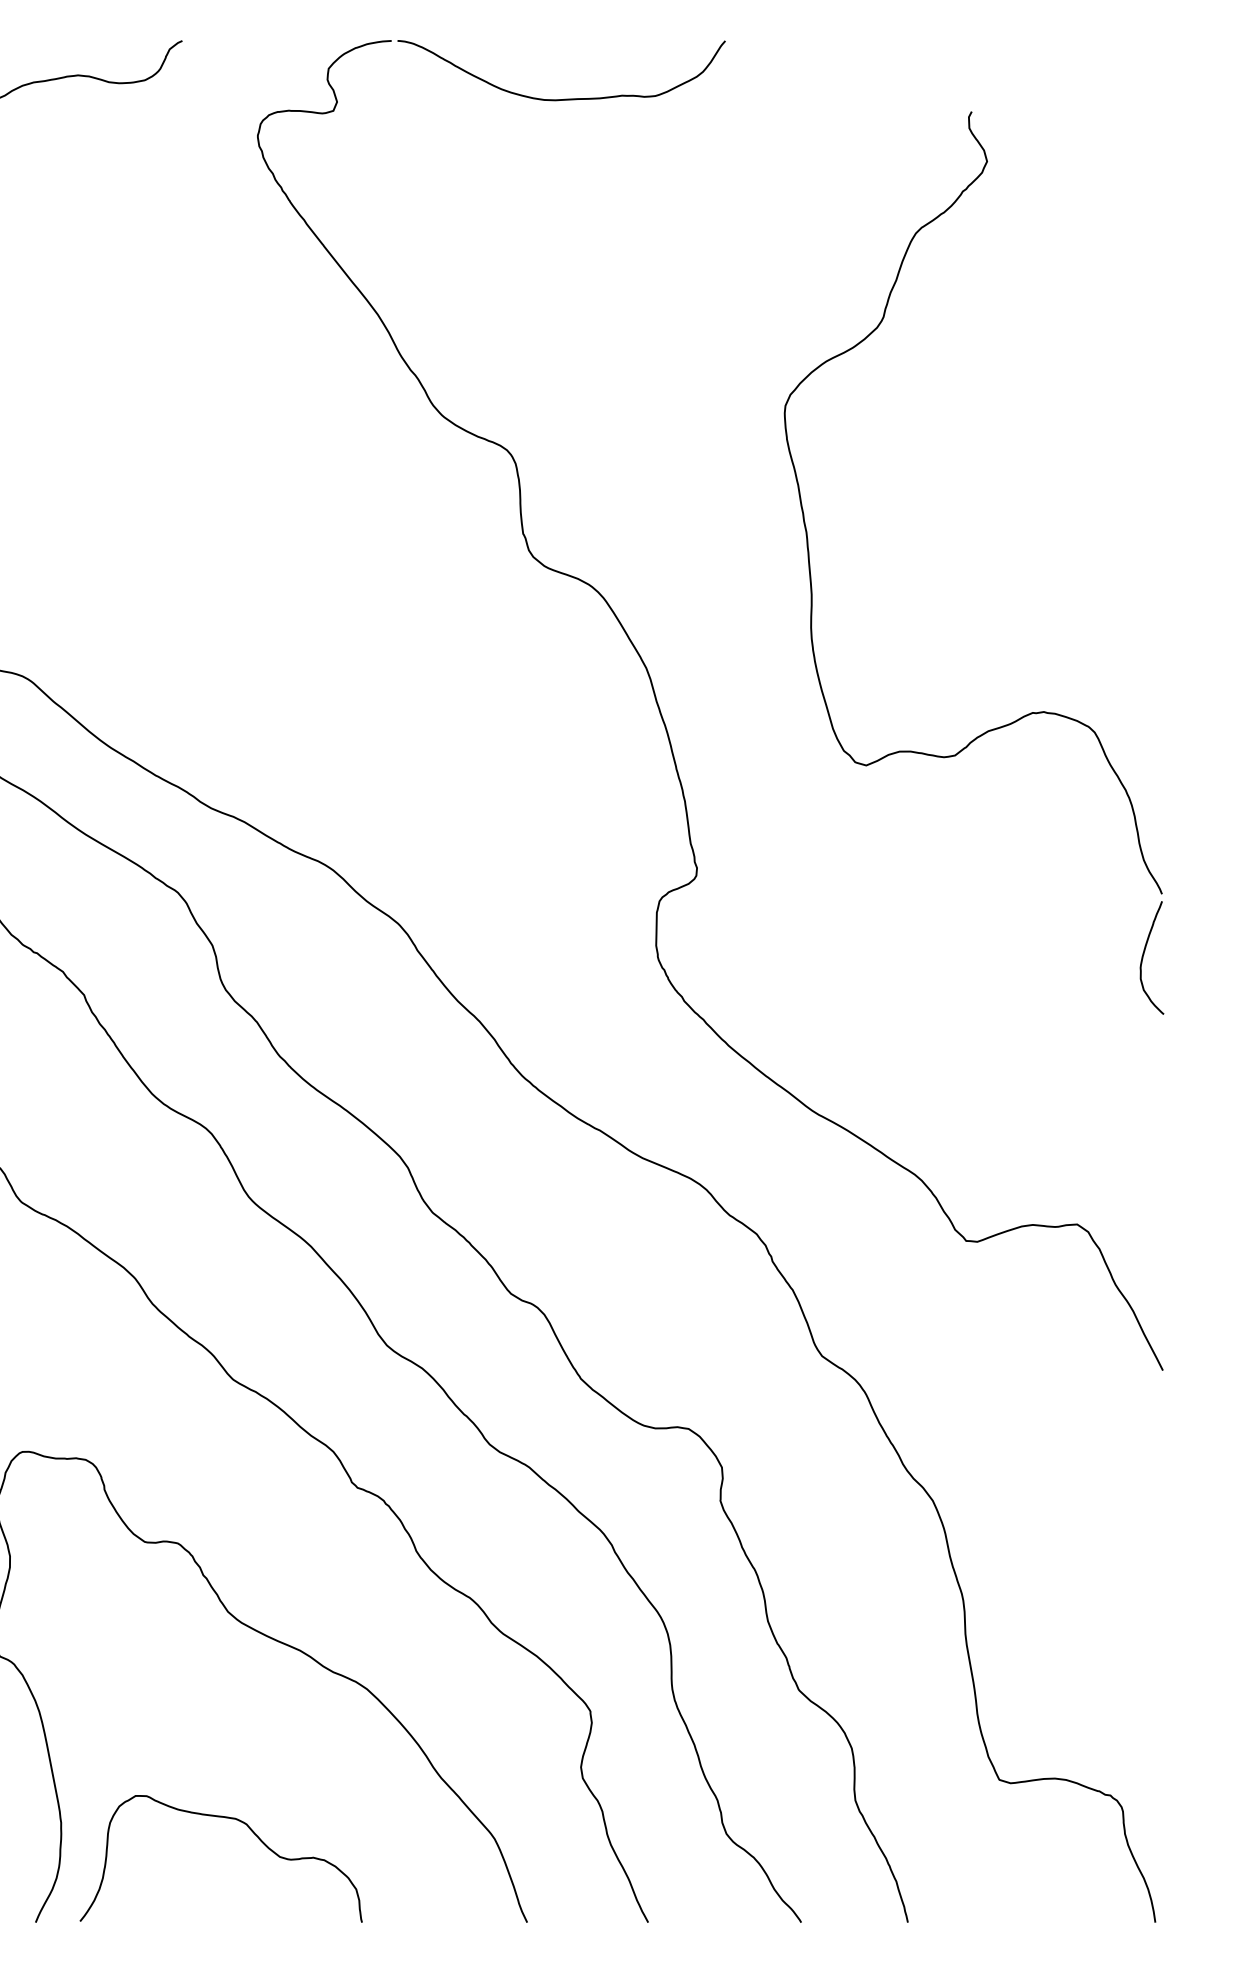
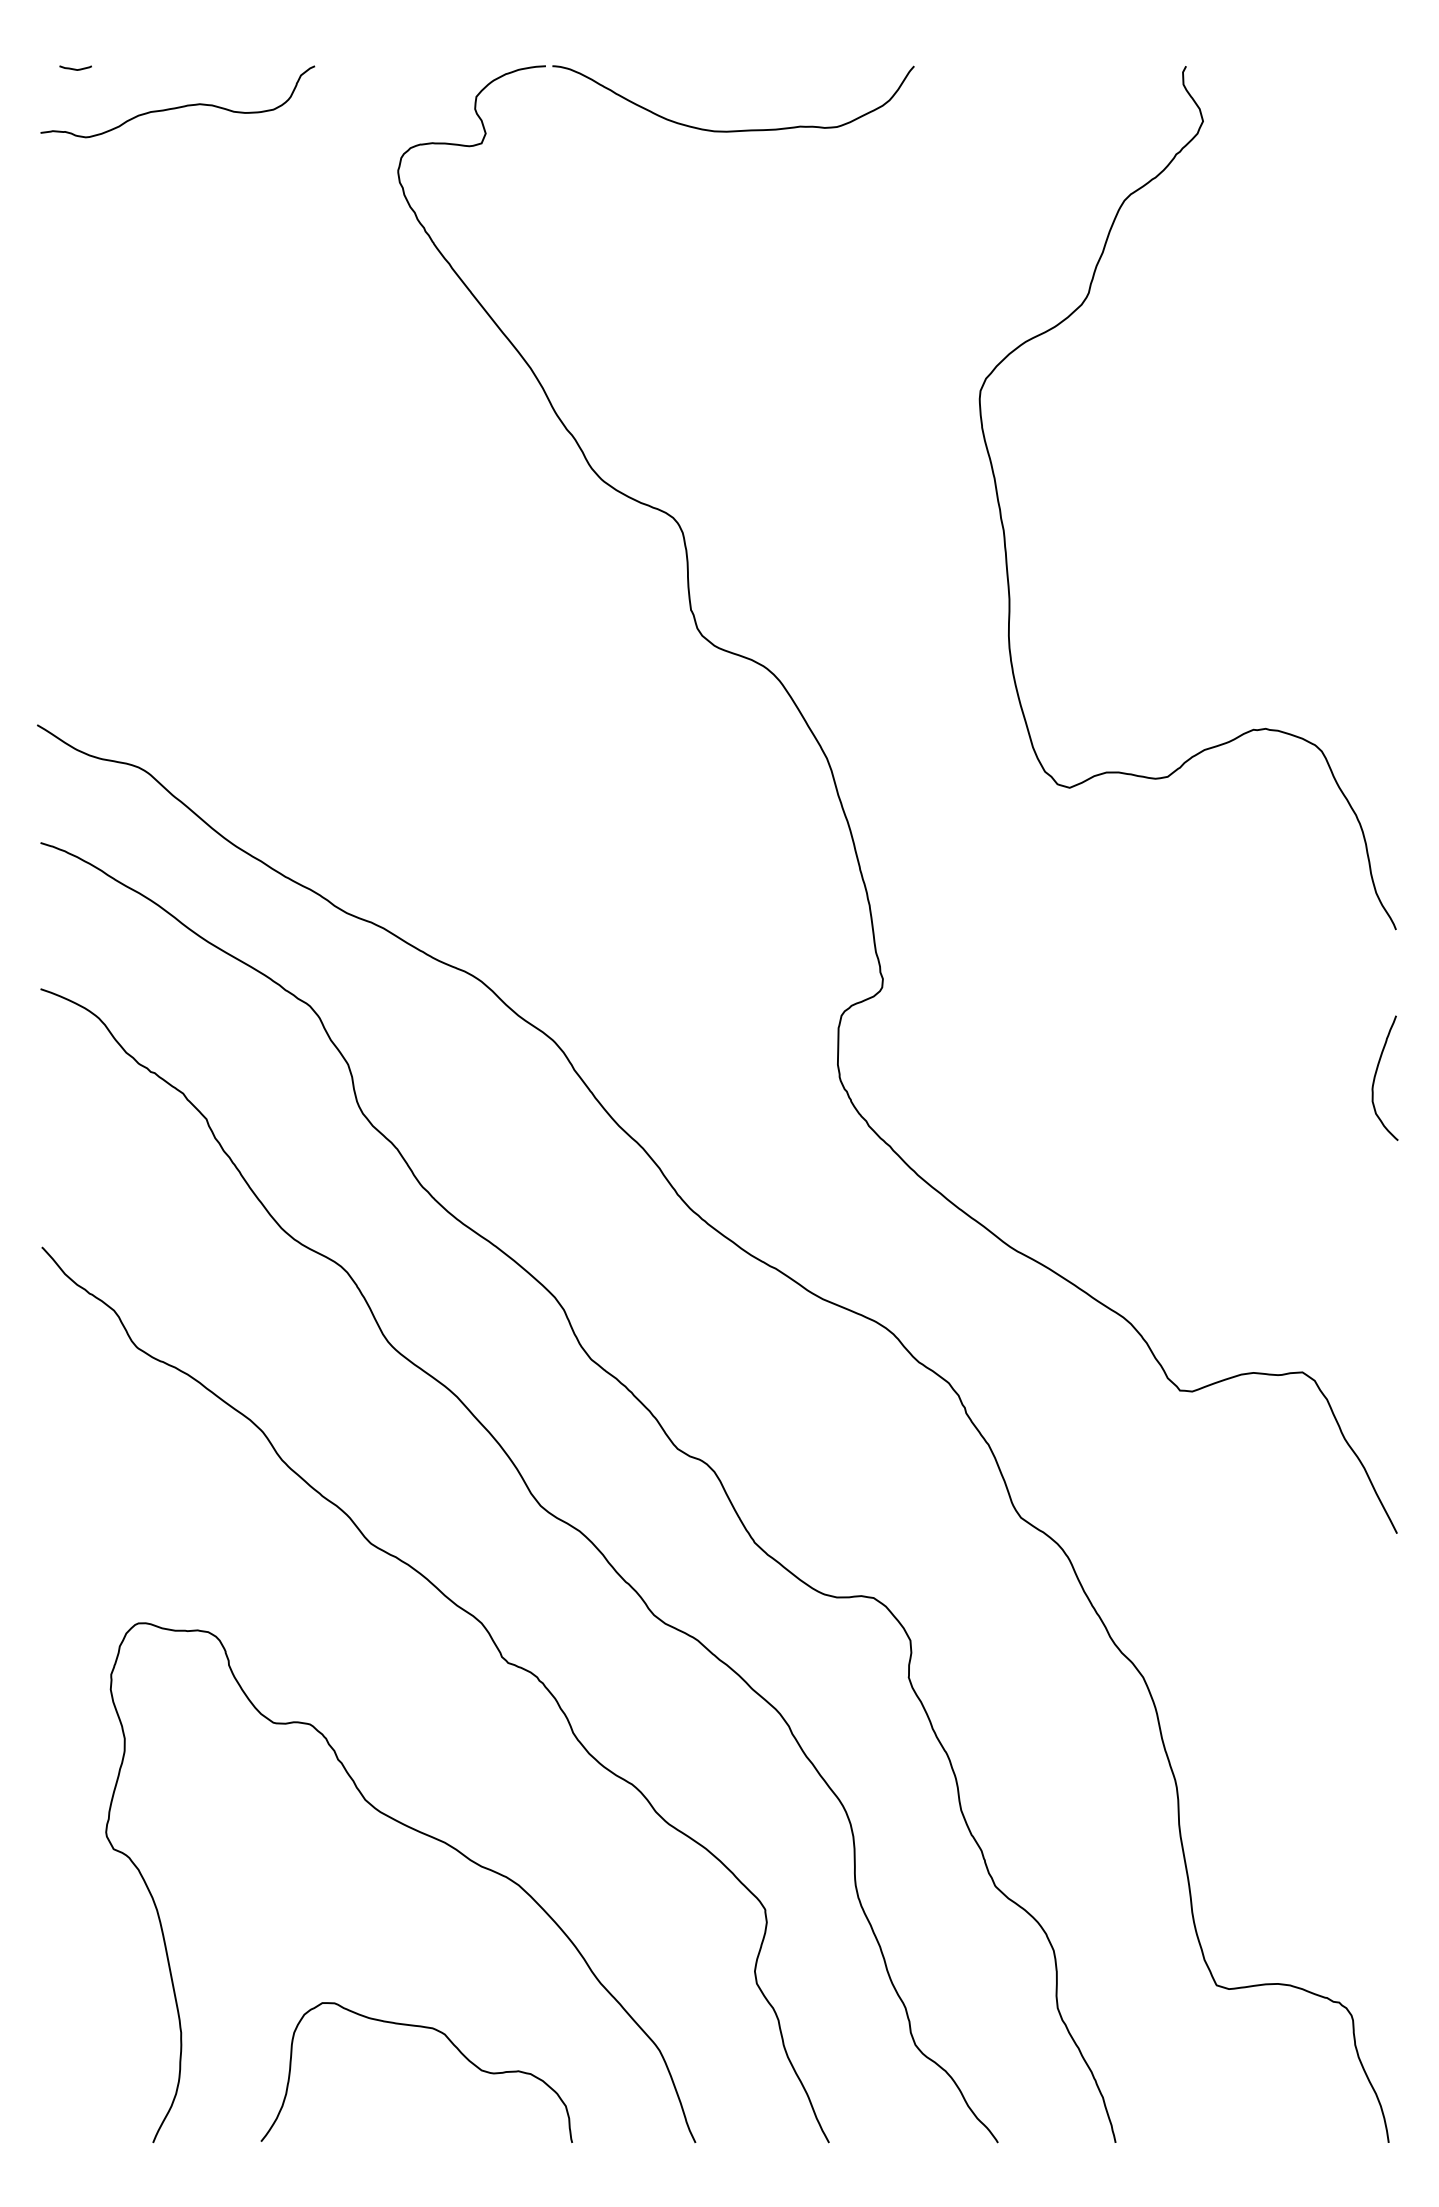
curve: (807, 530) -> (1004, 528), moved
curve: (229, 1818) -> (425, 2028), moved

